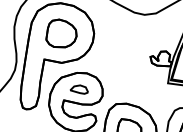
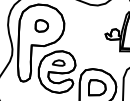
part: (61, 33) -> (41, 25), size x0.6

